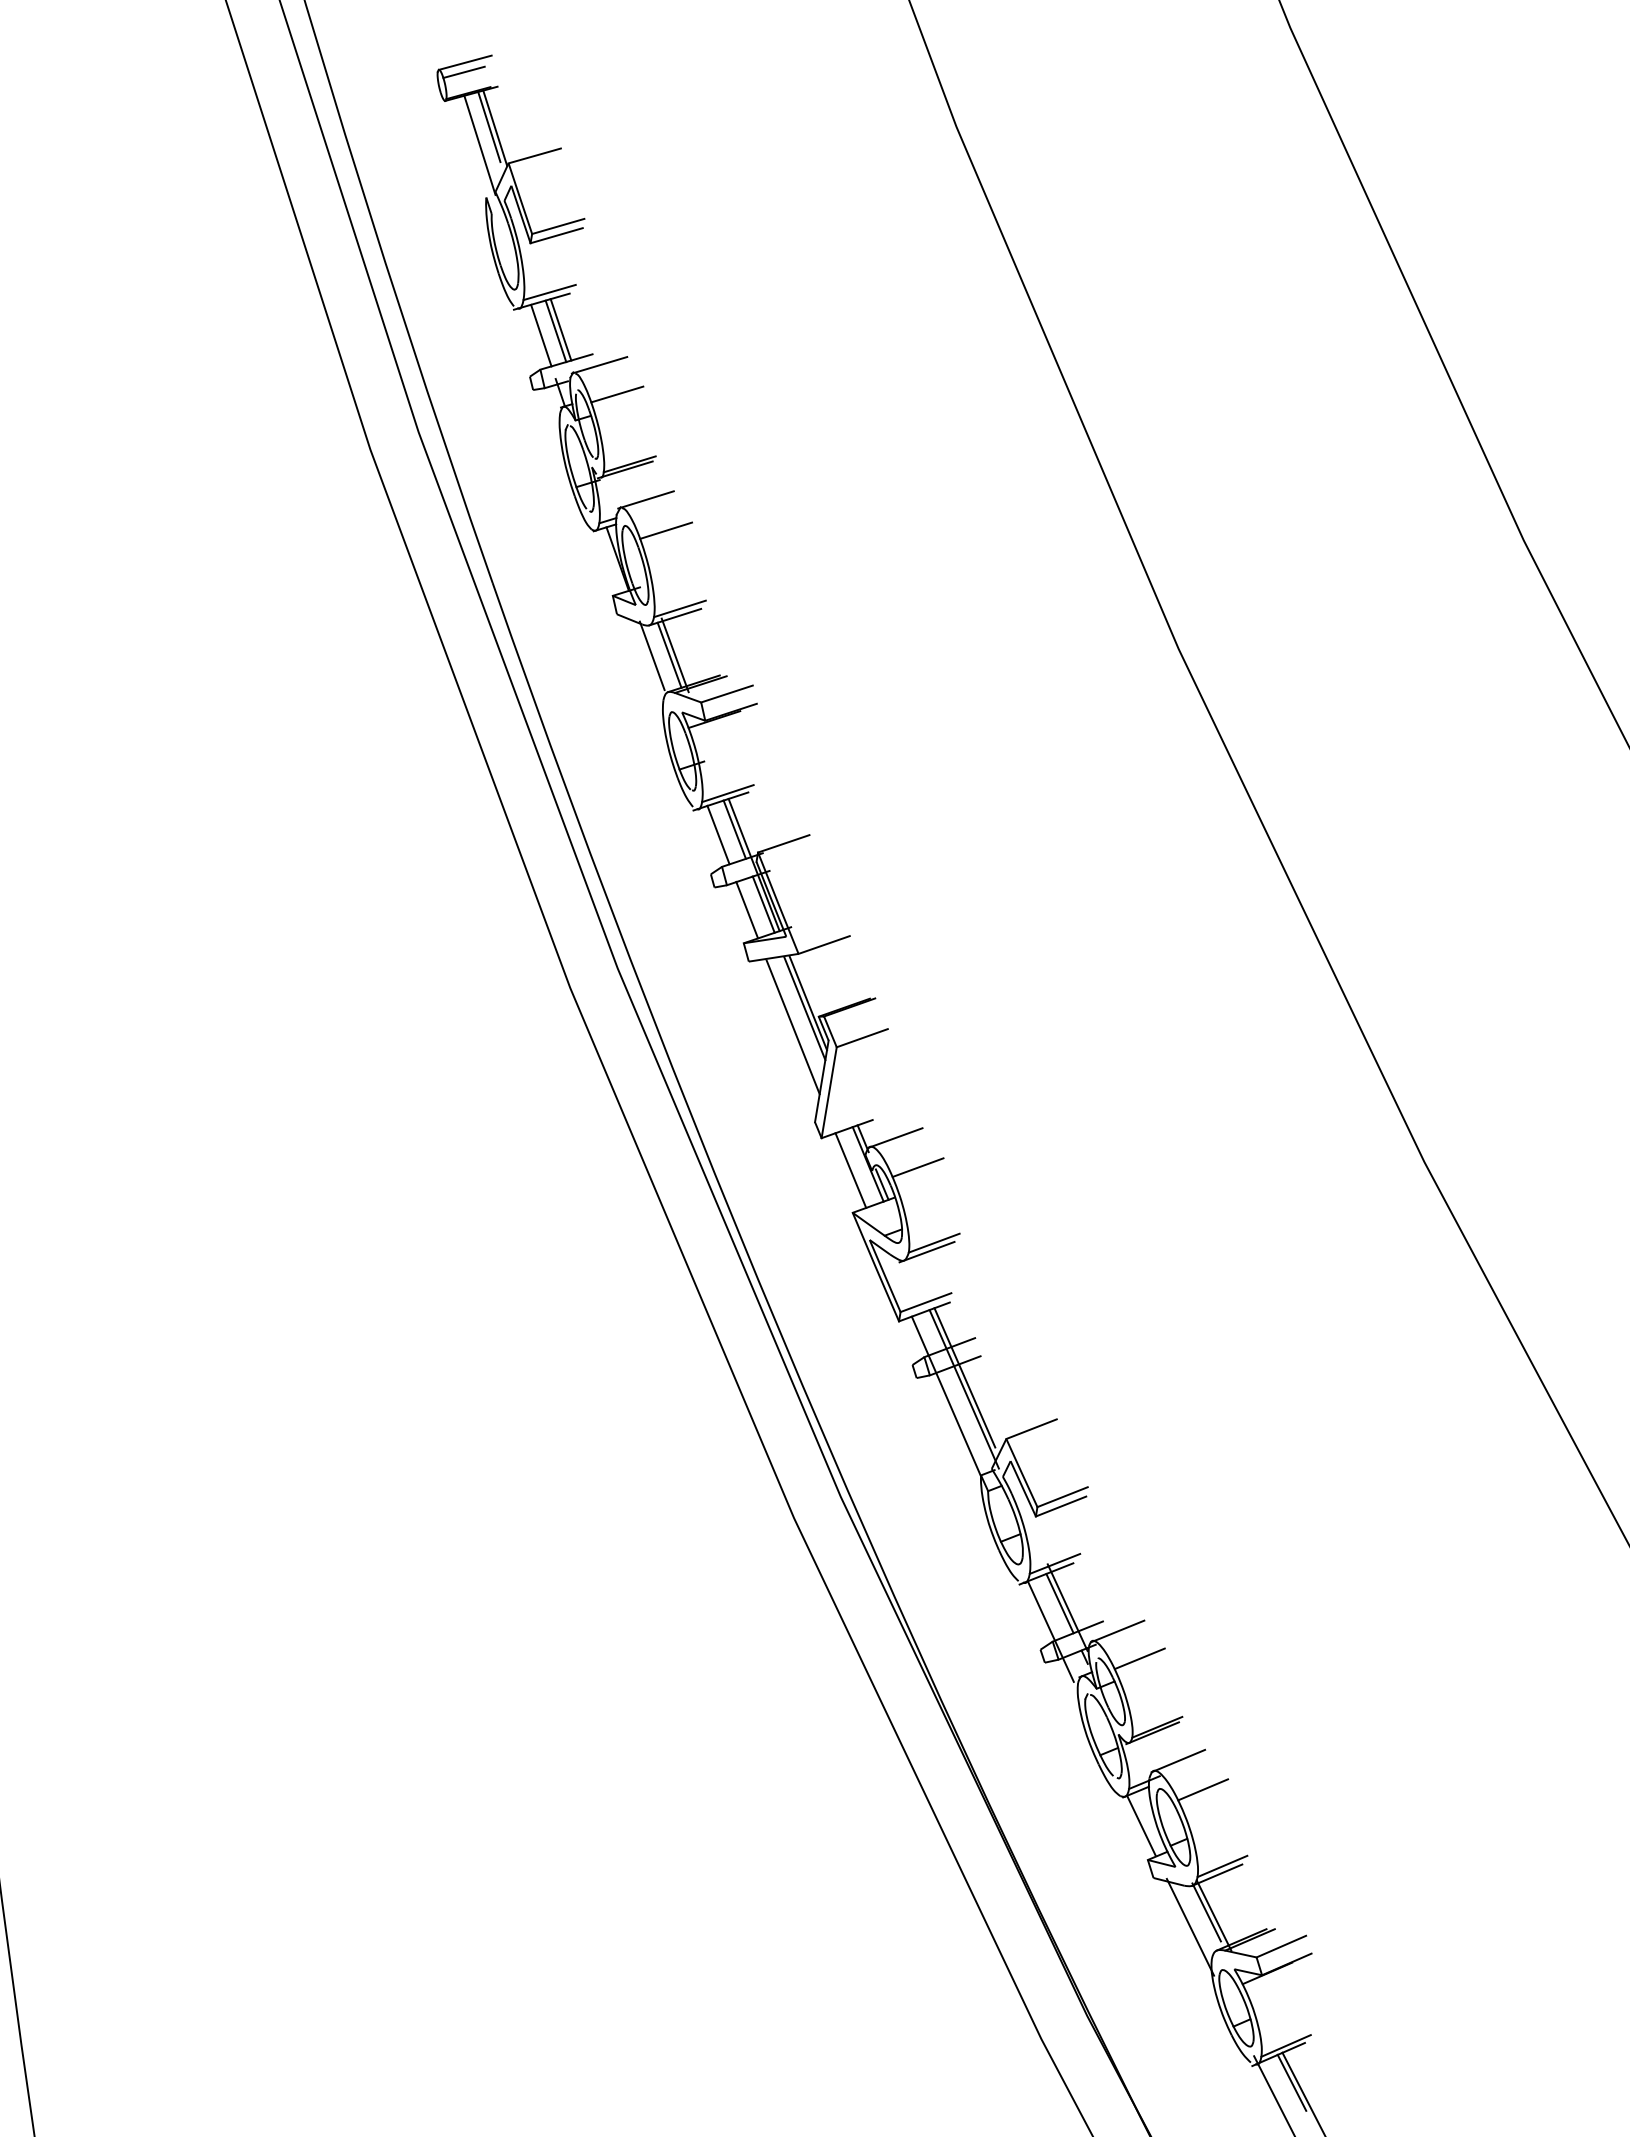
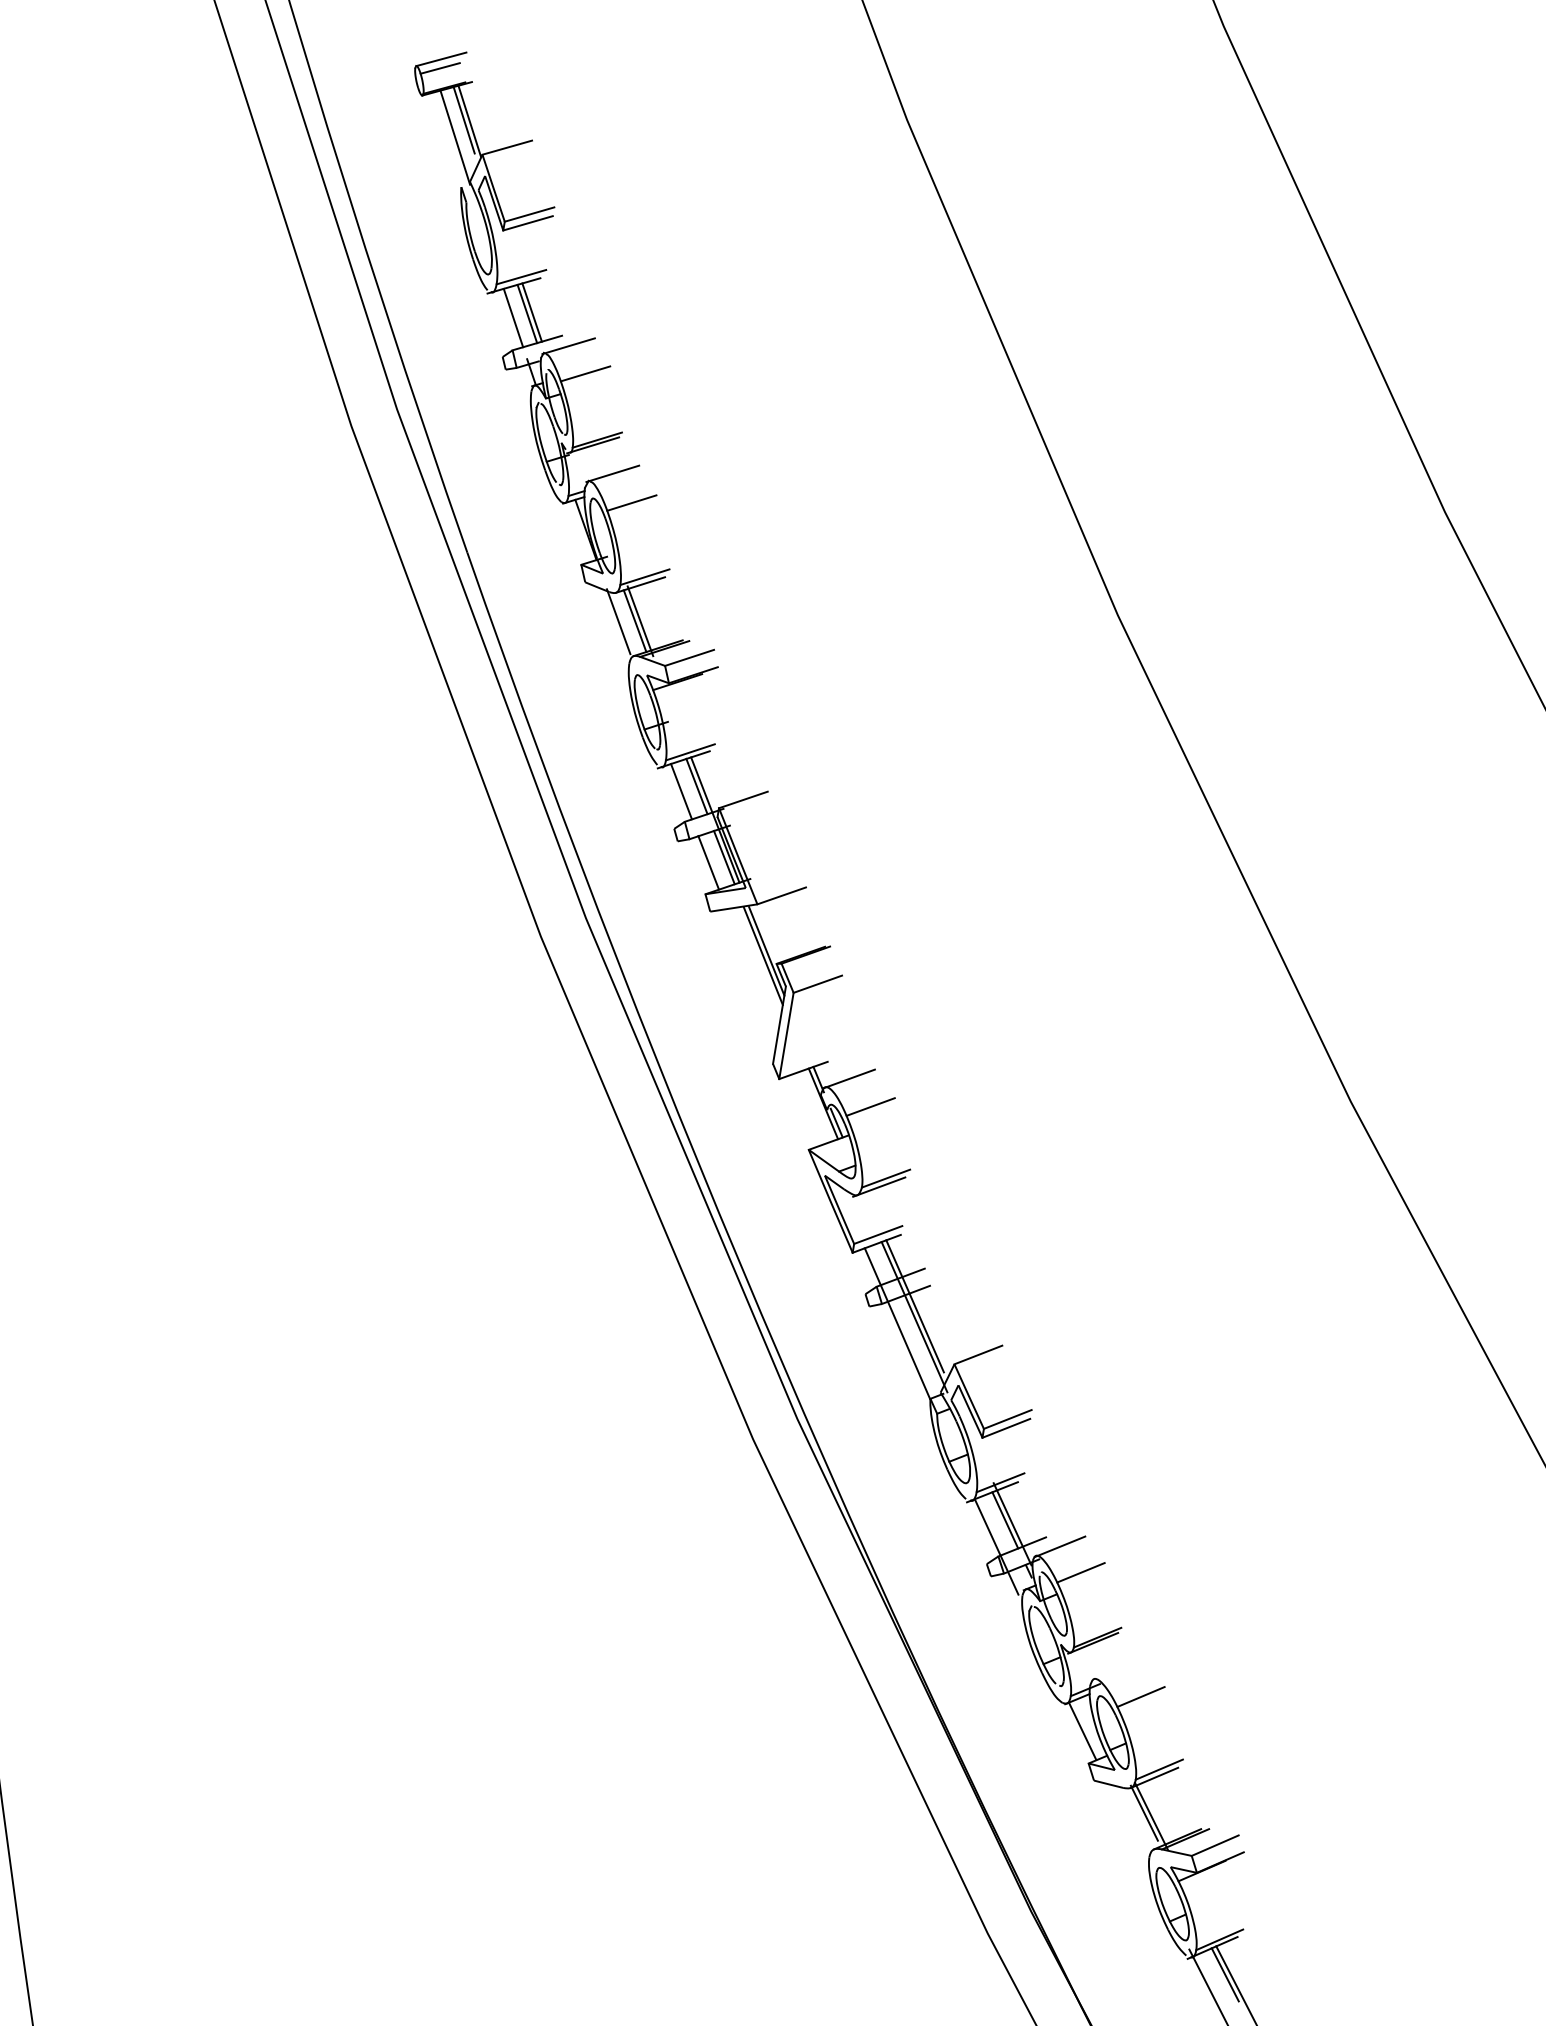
line: (793, 1026) -> (752, 973), removed
line: (850, 1170) -> (806, 1109), removed
line: (1178, 1760) -> (1117, 1669), removed
line: (1189, 1927) -> (1128, 1827), removed

